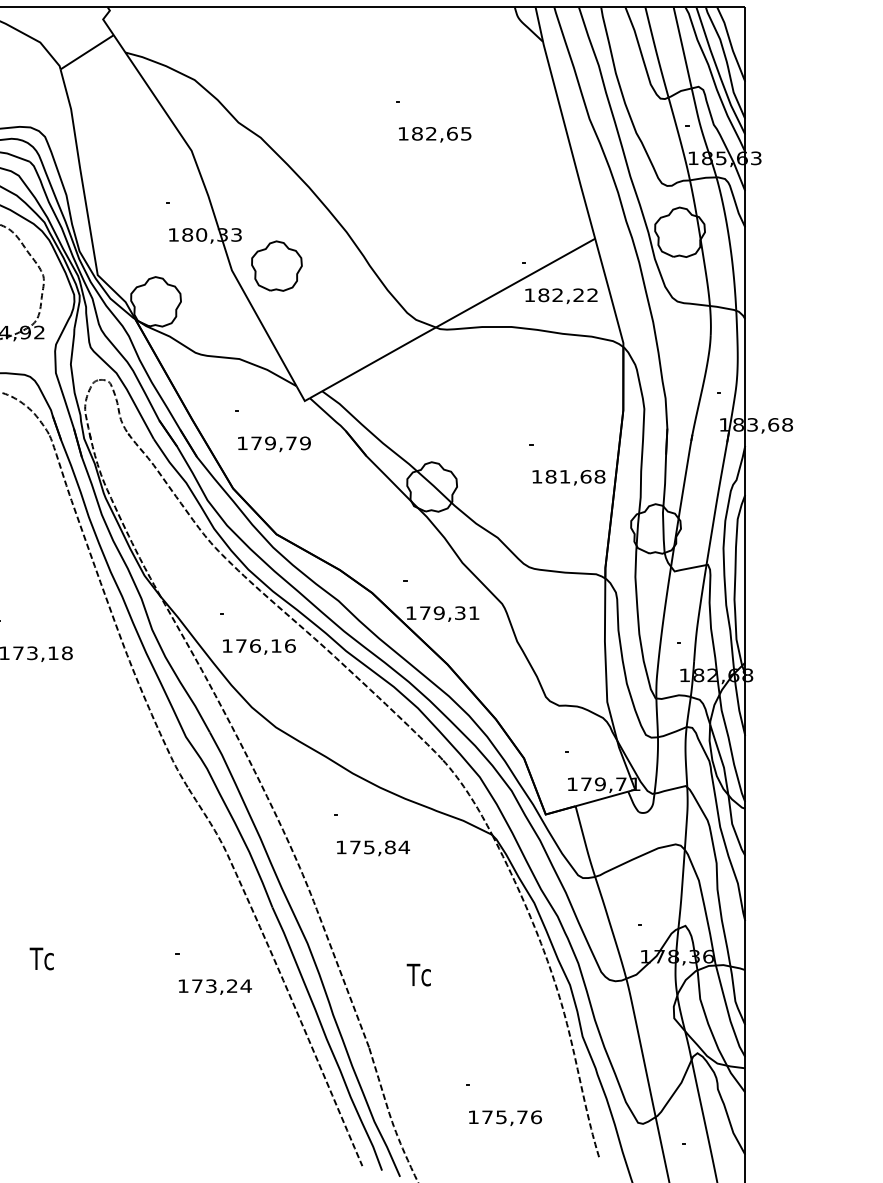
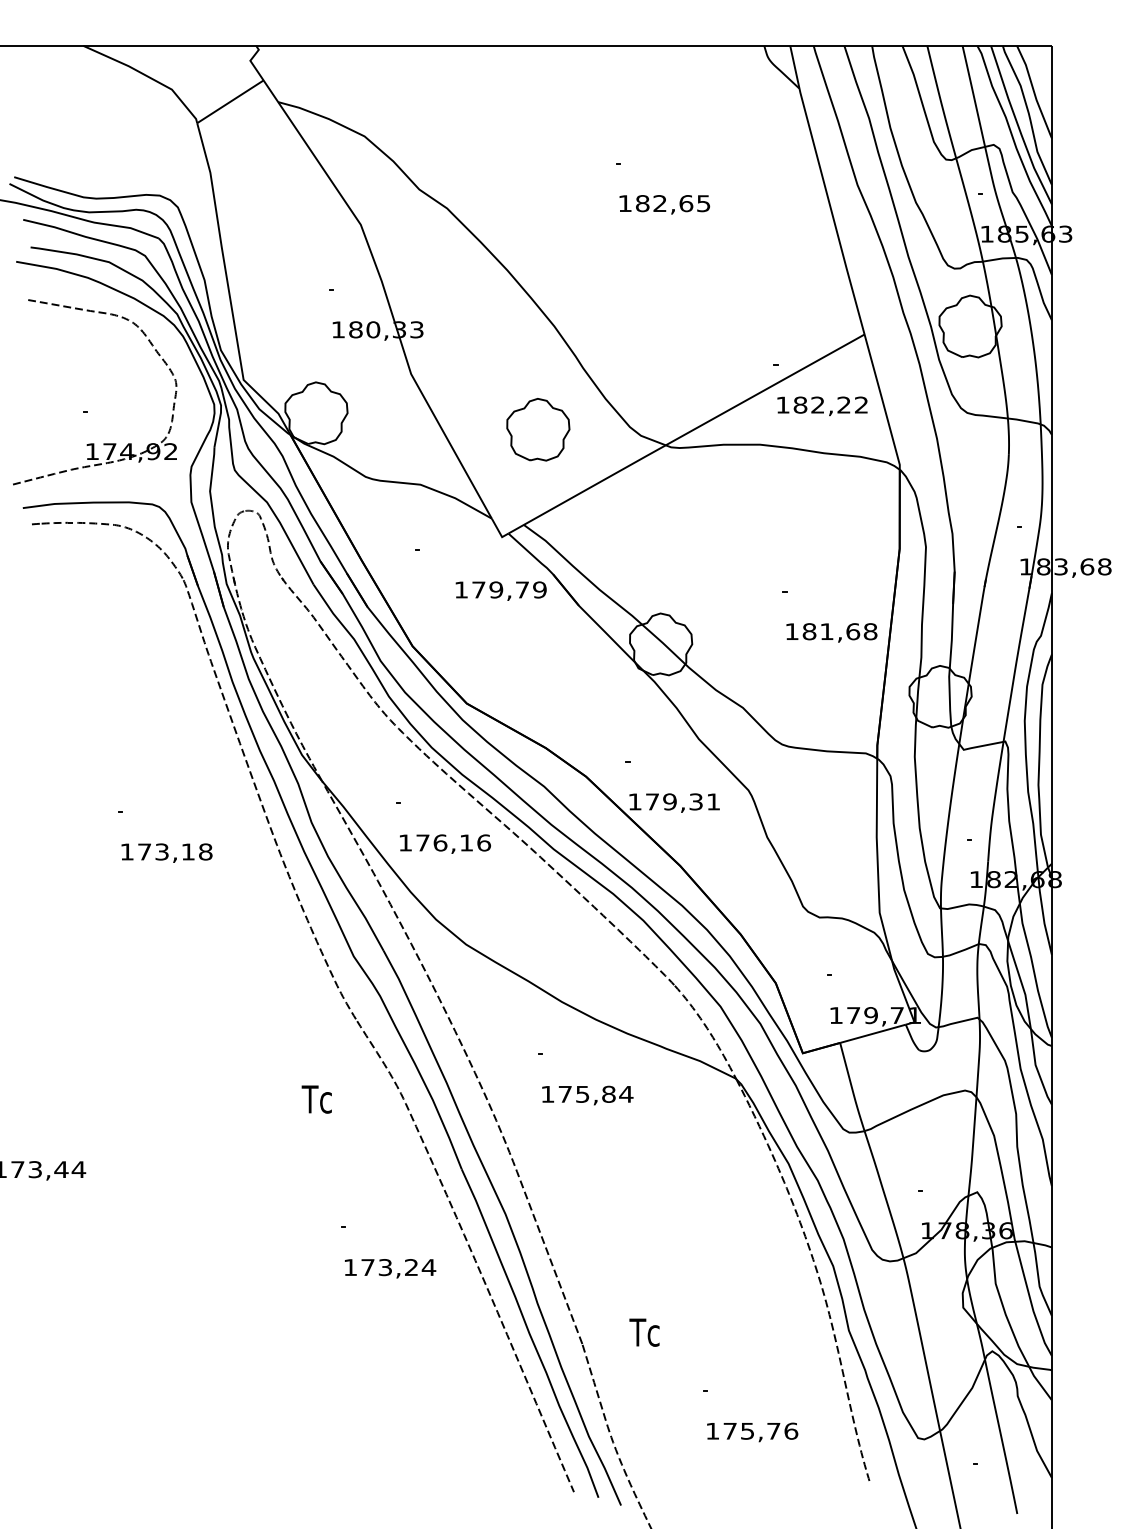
part: (277, 265) -> (538, 429), moved
text: (273, 443) -> (500, 590), moved
text: (41, 958) -> (316, 1099), moved
text: (418, 974) -> (644, 1332), moved

